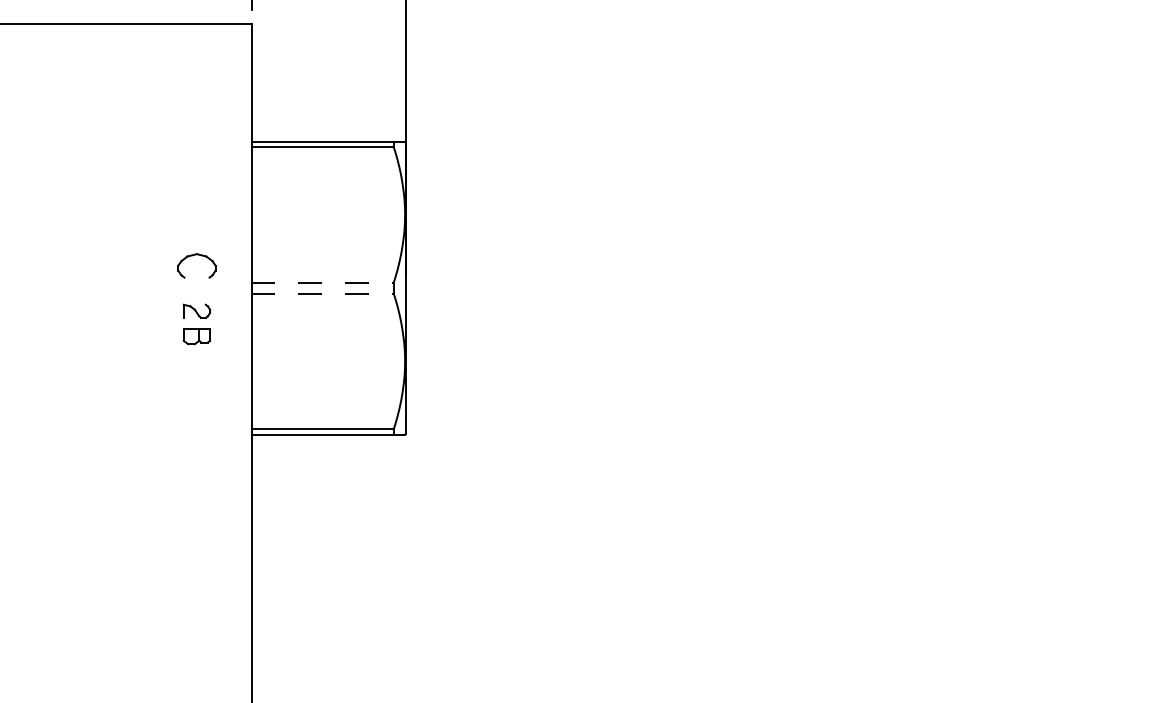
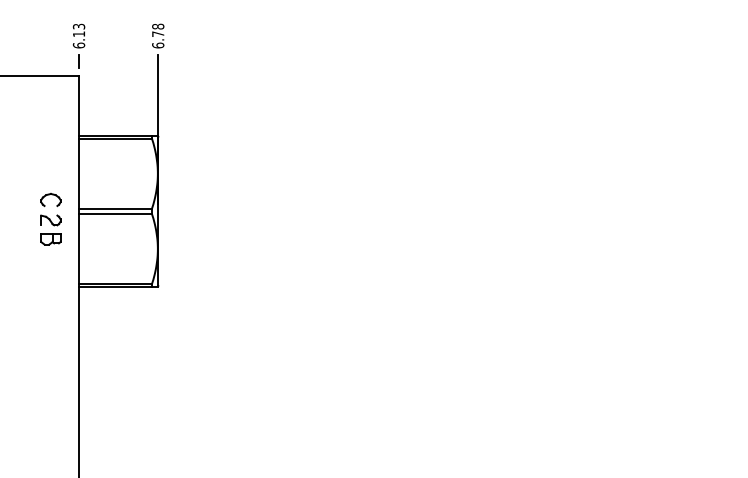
line: (322, 282) -> (115, 208), dashed -> solid
line: (322, 294) -> (115, 214), dashed -> solid
part: (196, 323) -> (50, 229), size x1.43

